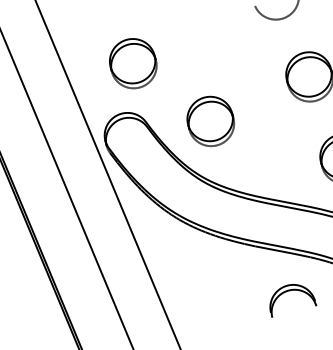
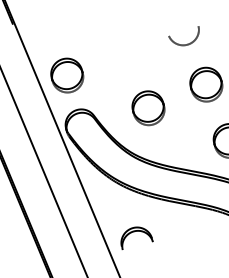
part: (133, 63) -> (67, 75), moved
part: (210, 121) -> (148, 108), moved
part: (289, 292) -> (134, 232), moved

